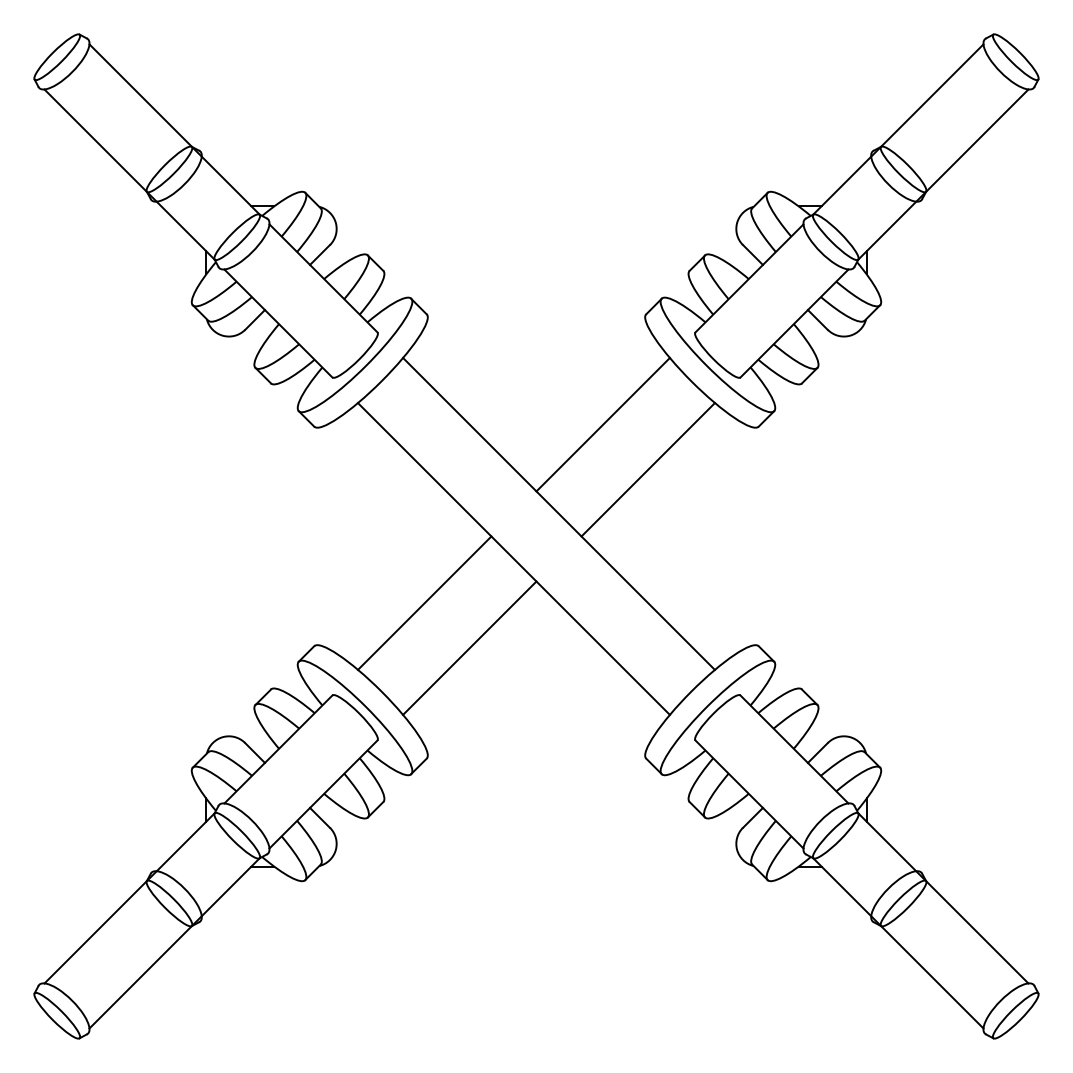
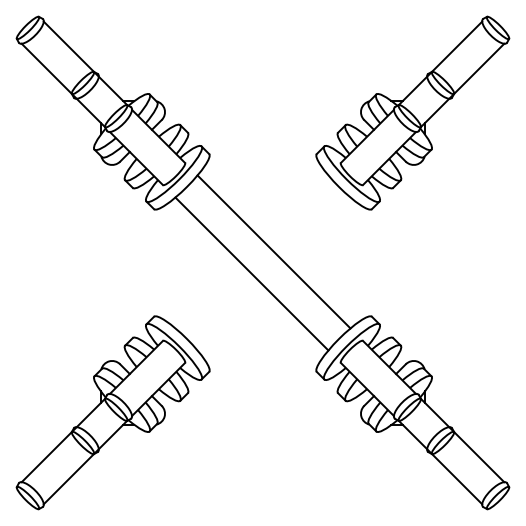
line: (602, 423) -> (295, 207), removed
line: (647, 468) -> (317, 229), removed
line: (423, 602) -> (207, 295), removed
line: (468, 647) -> (229, 317), removed

